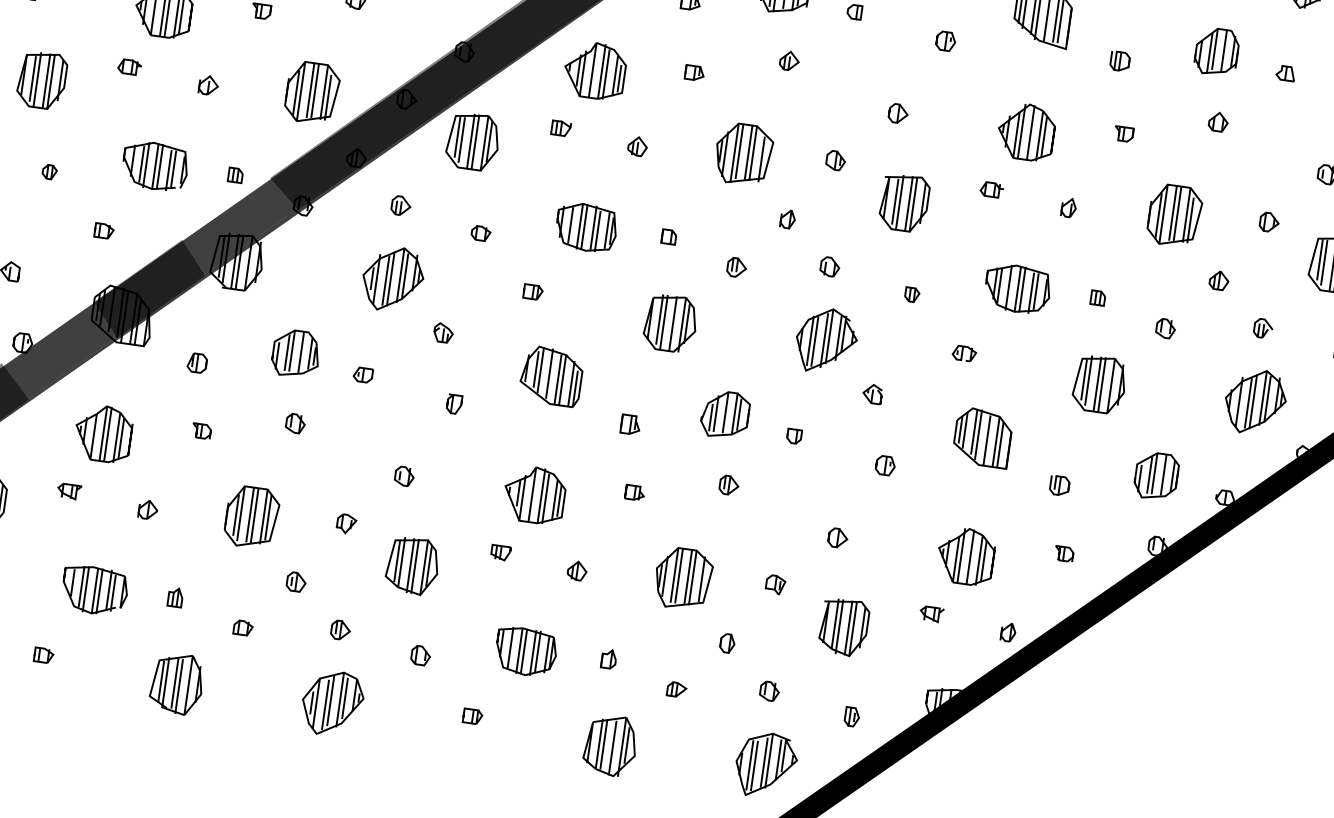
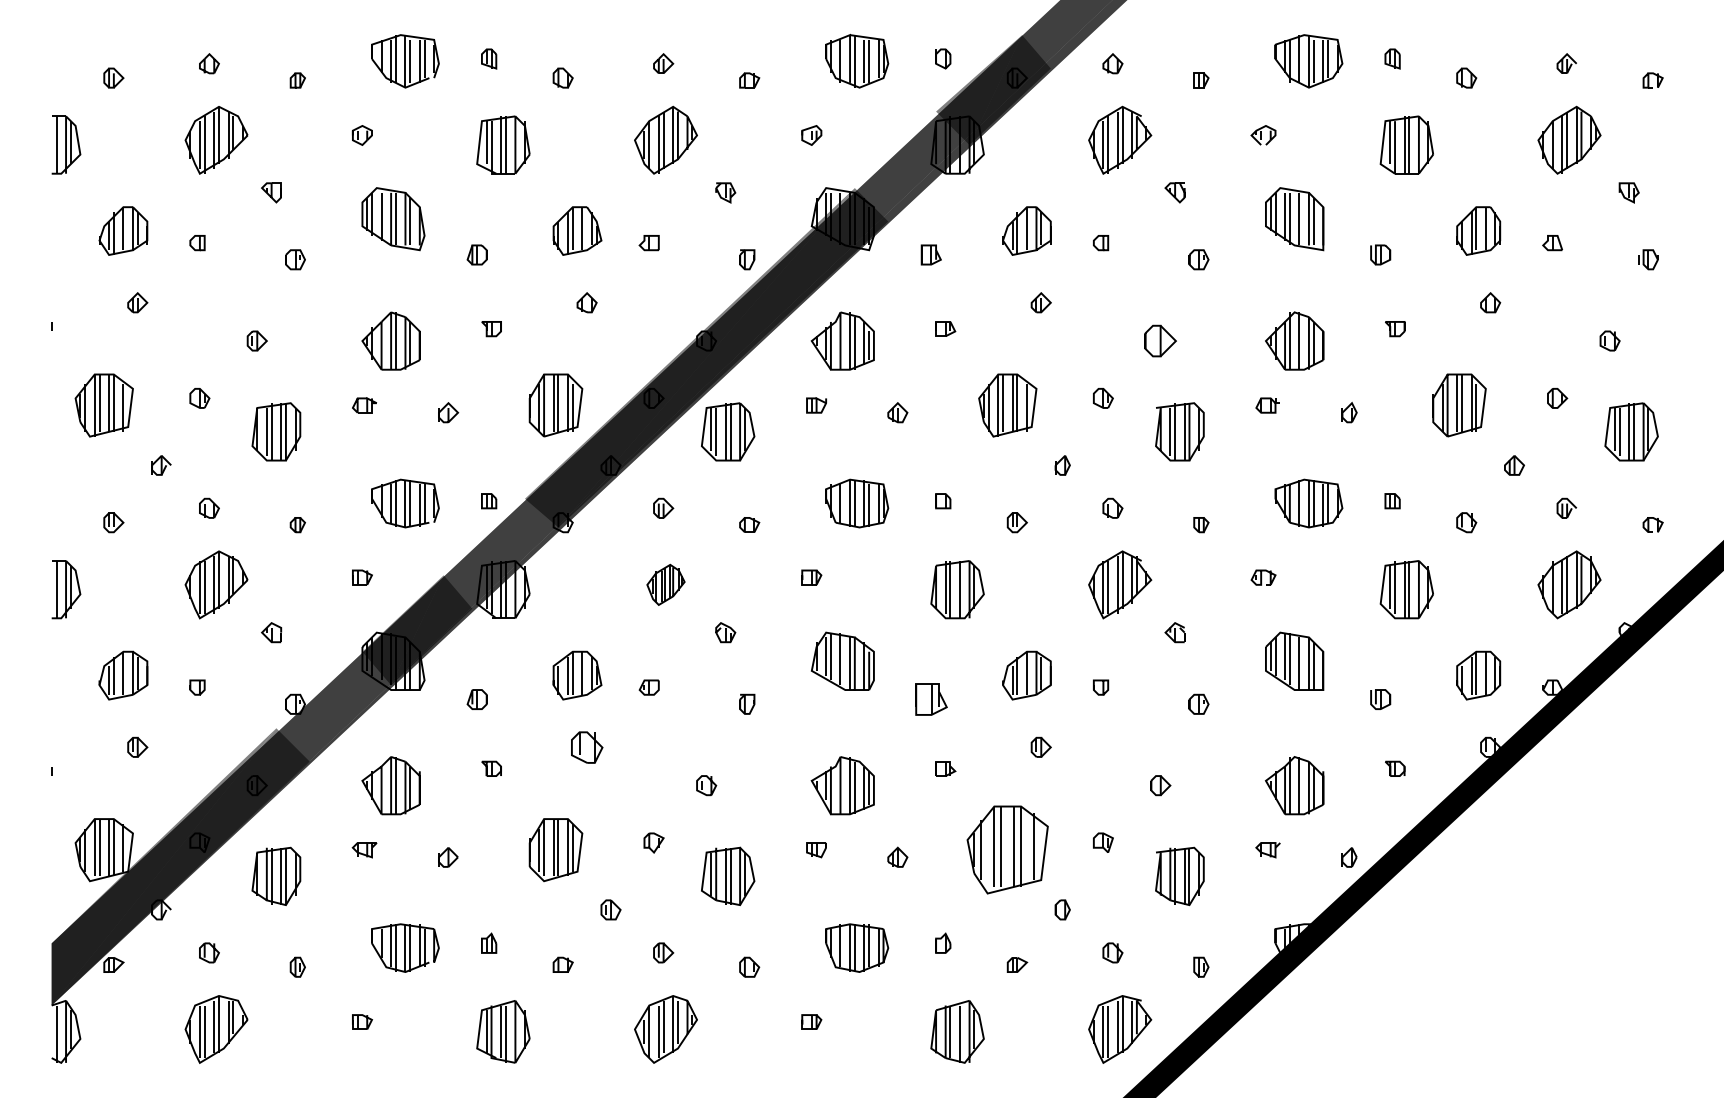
part: (898, 113) -> (1160, 340), size x1.6
part: (392, 278) -> (665, 584), size x0.6
part: (295, 422) -> (586, 746), size x1.6
part: (629, 424) -> (930, 699), size x1.6
part: (682, 579) -> (1007, 850), size x1.4

